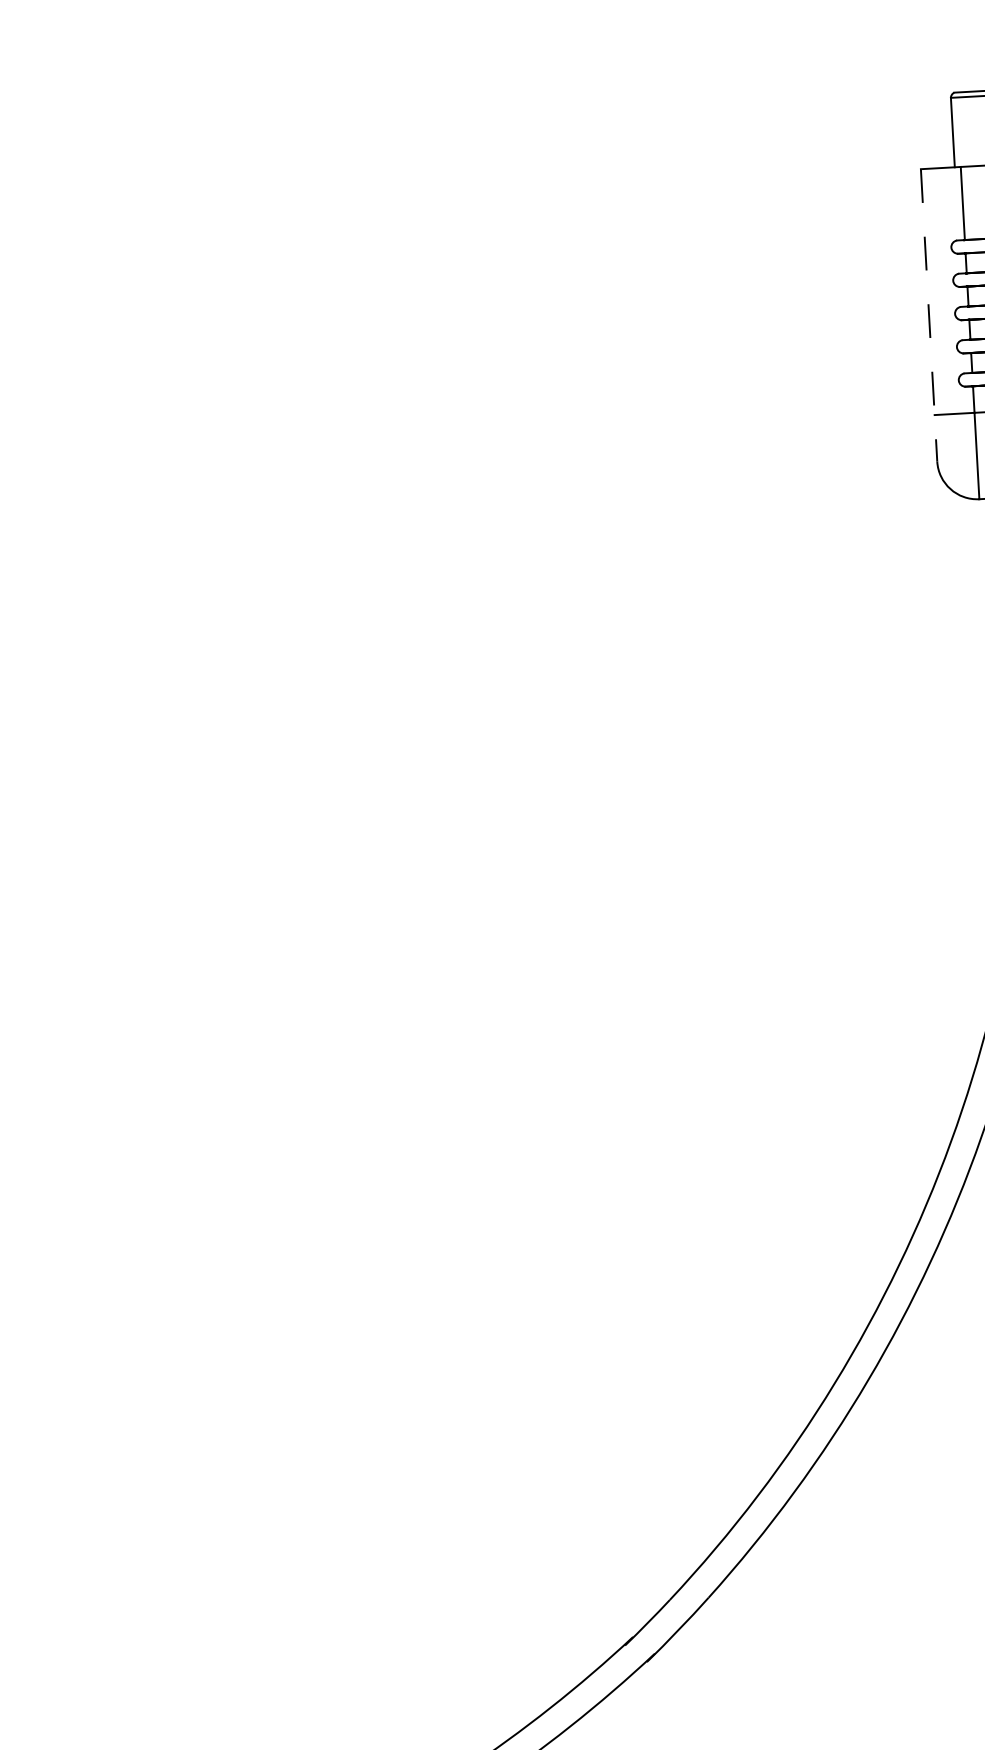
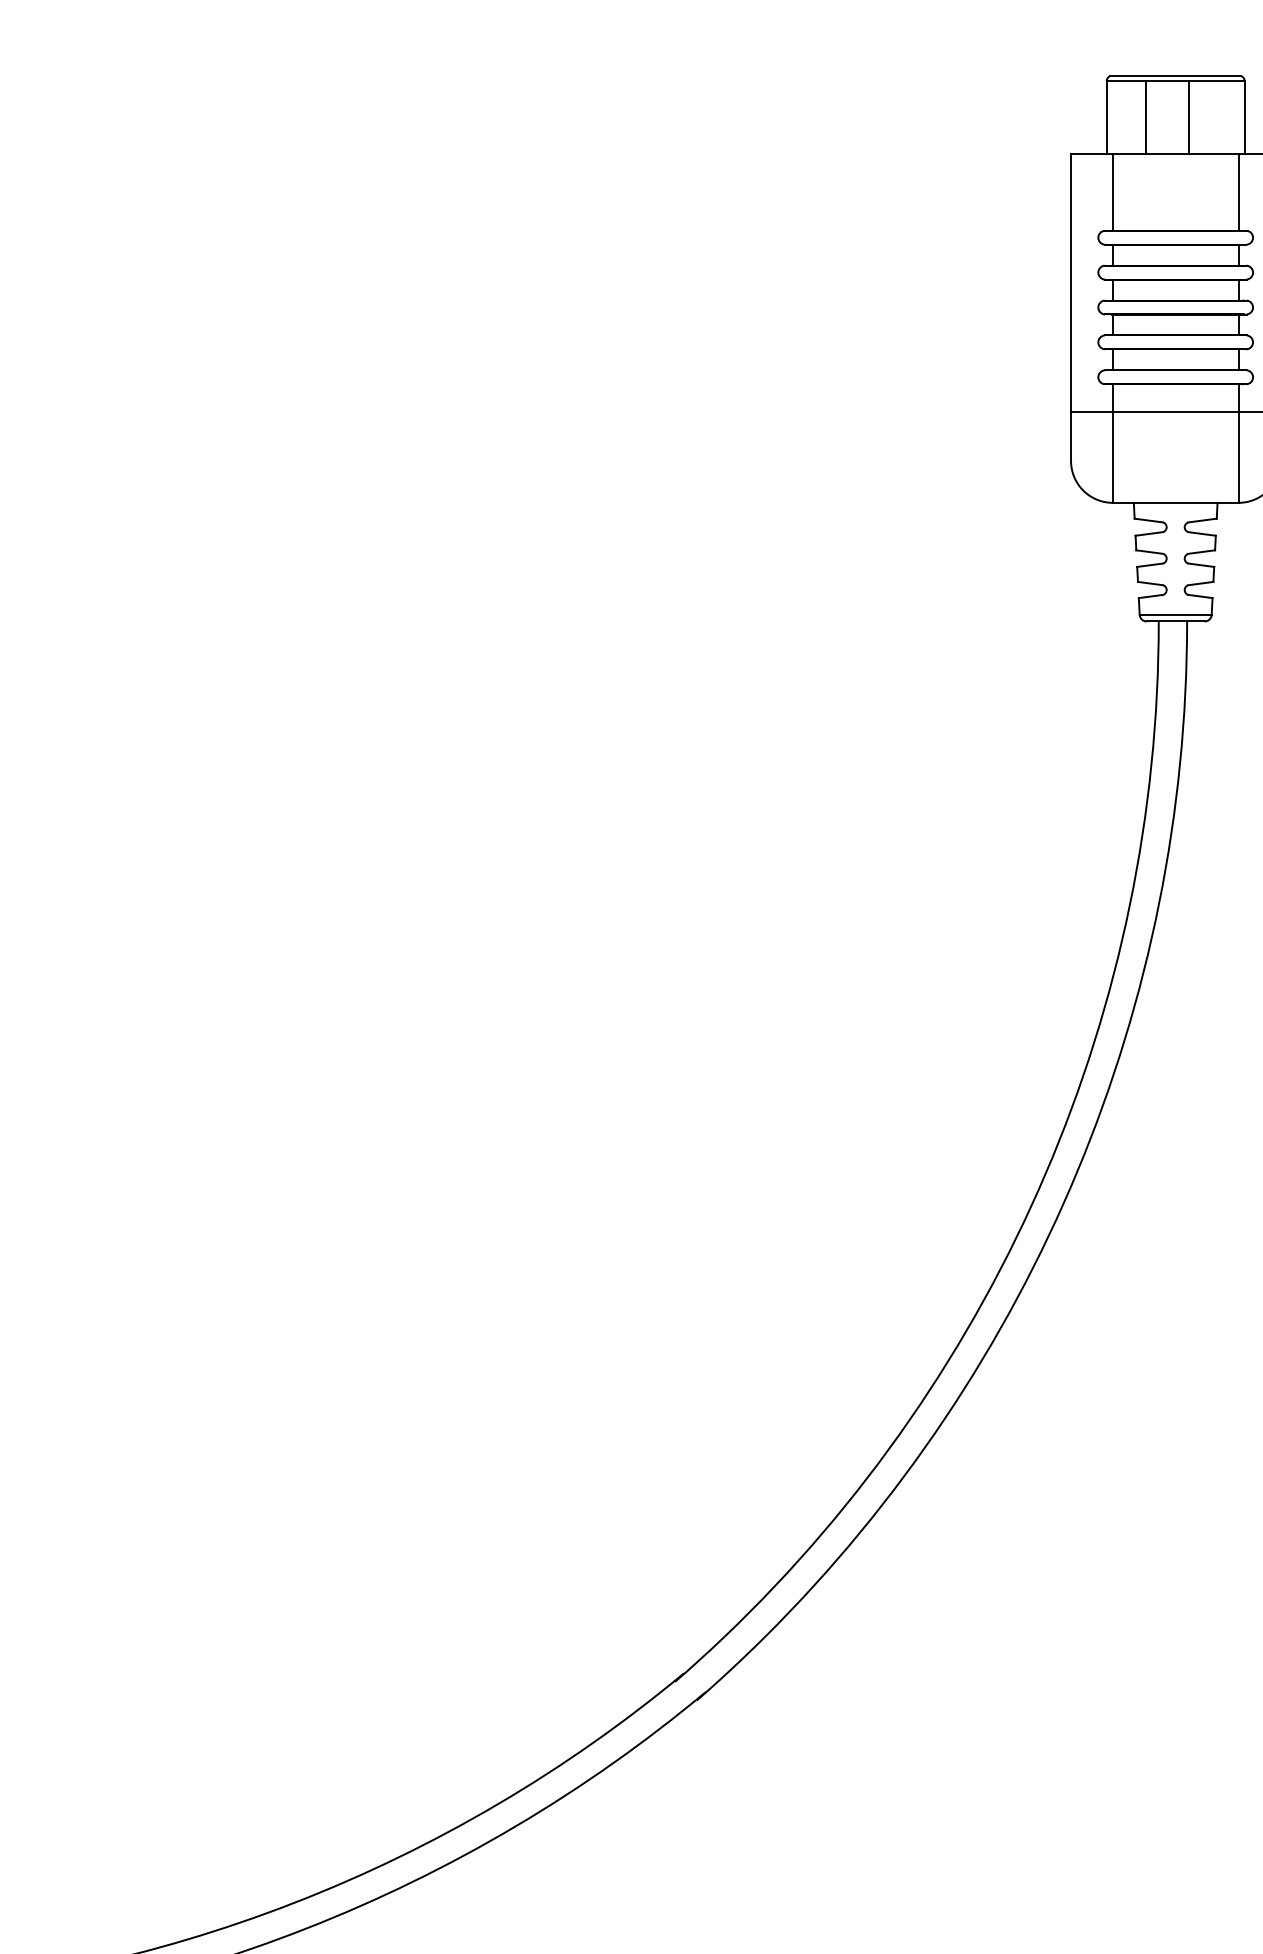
line: (929, 315) -> (1071, 307), dashed -> solid

